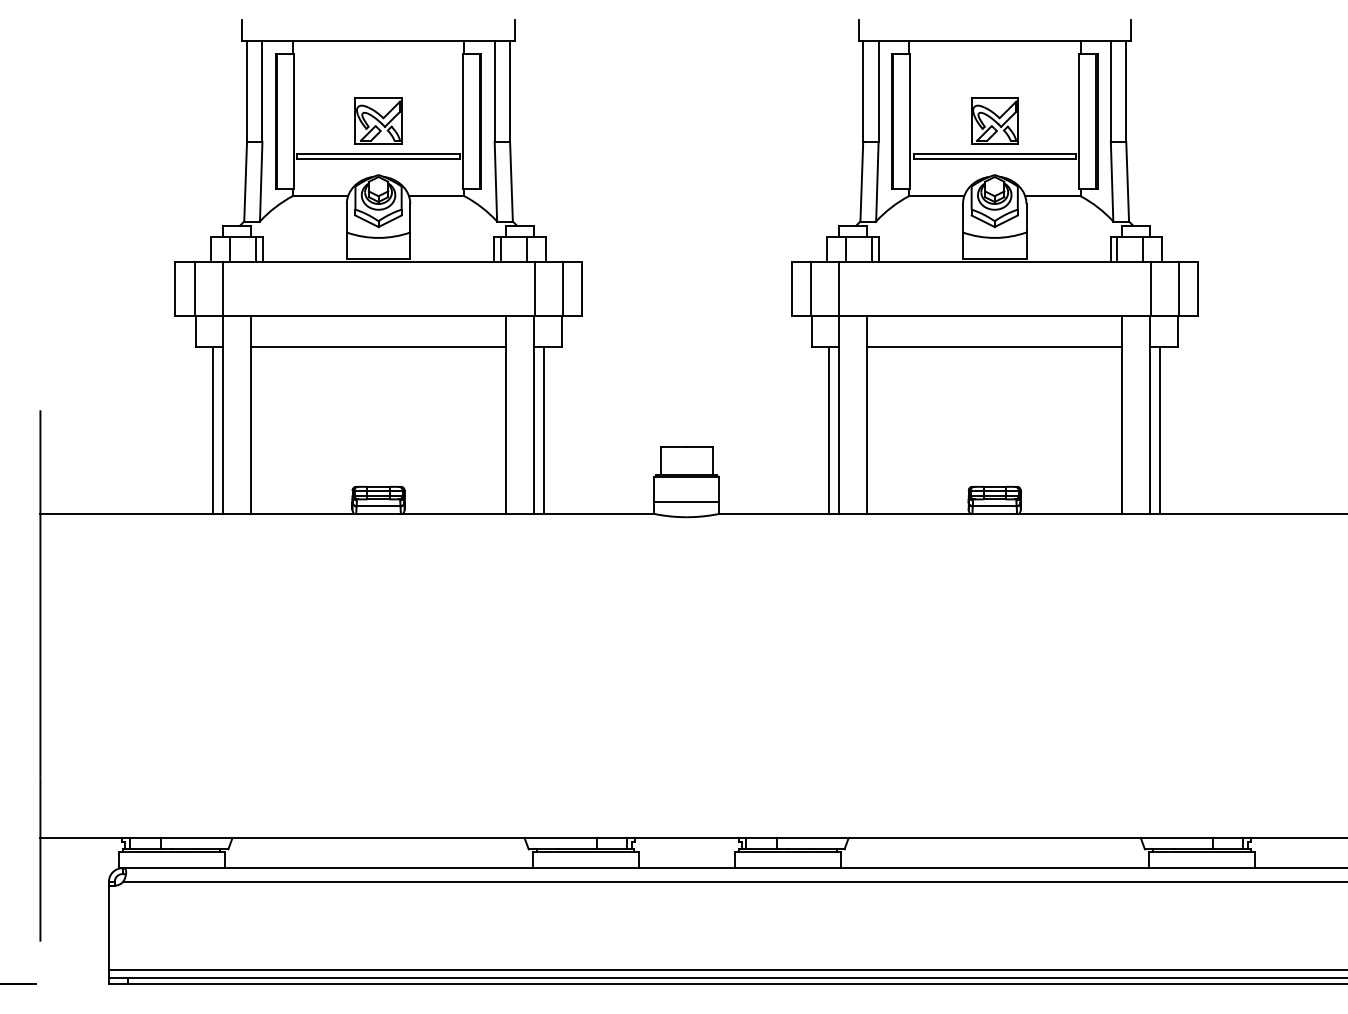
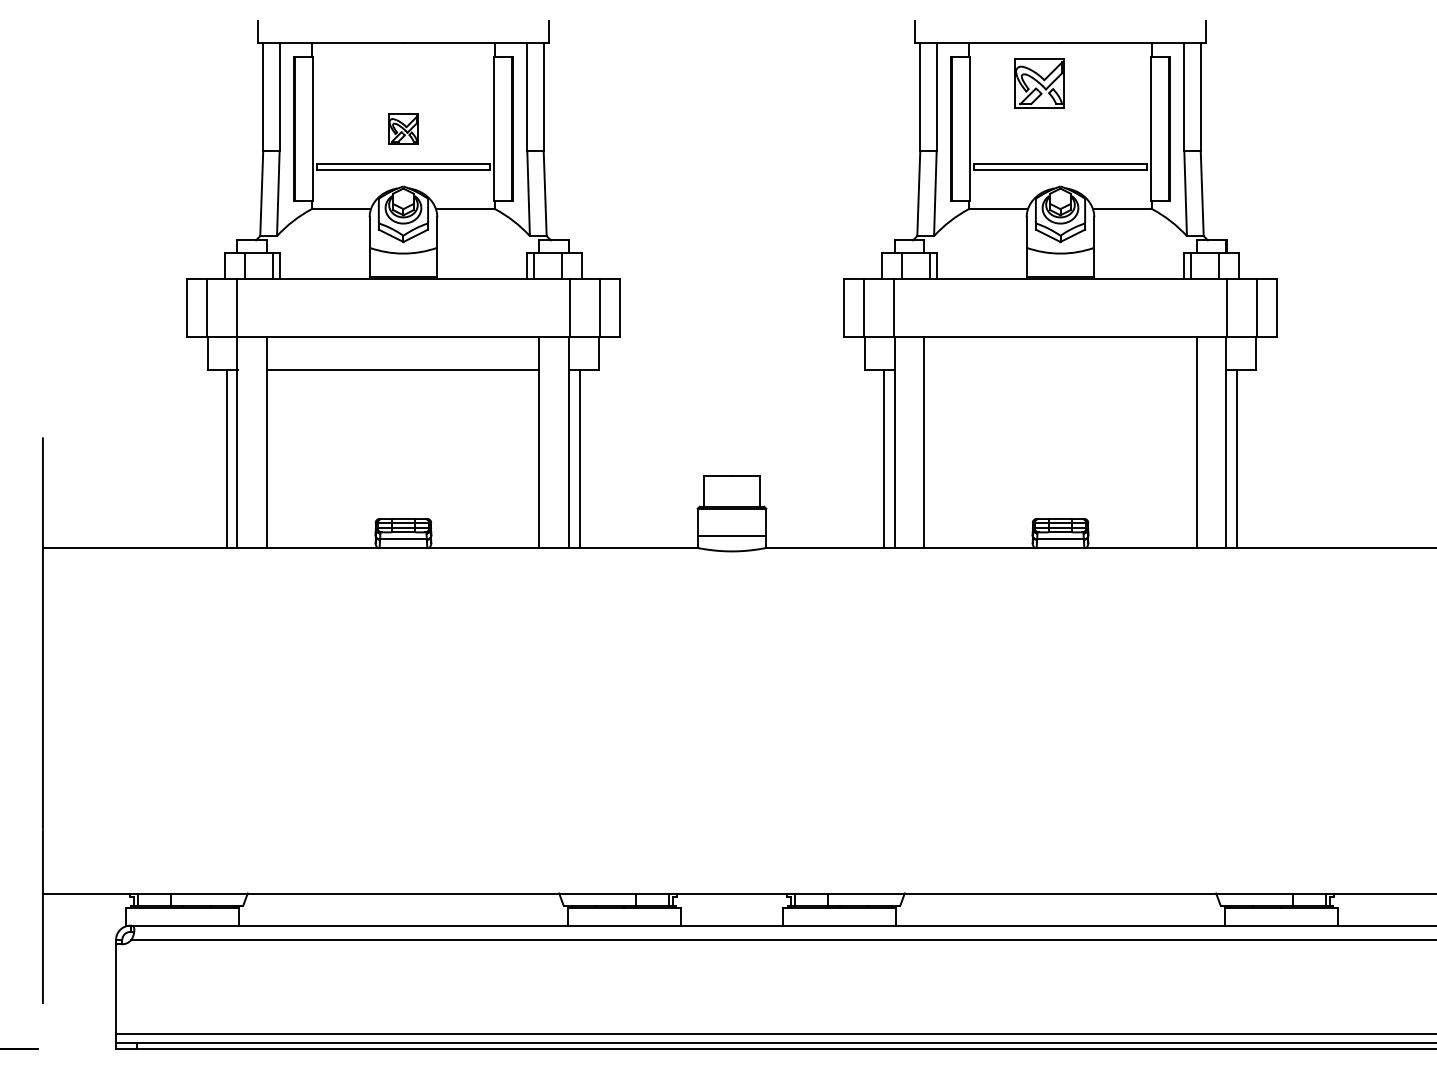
part: (378, 120) -> (403, 128), size x0.6
part: (994, 120) -> (1038, 82), moved
line: (994, 346) -> (1060, 369), removed

